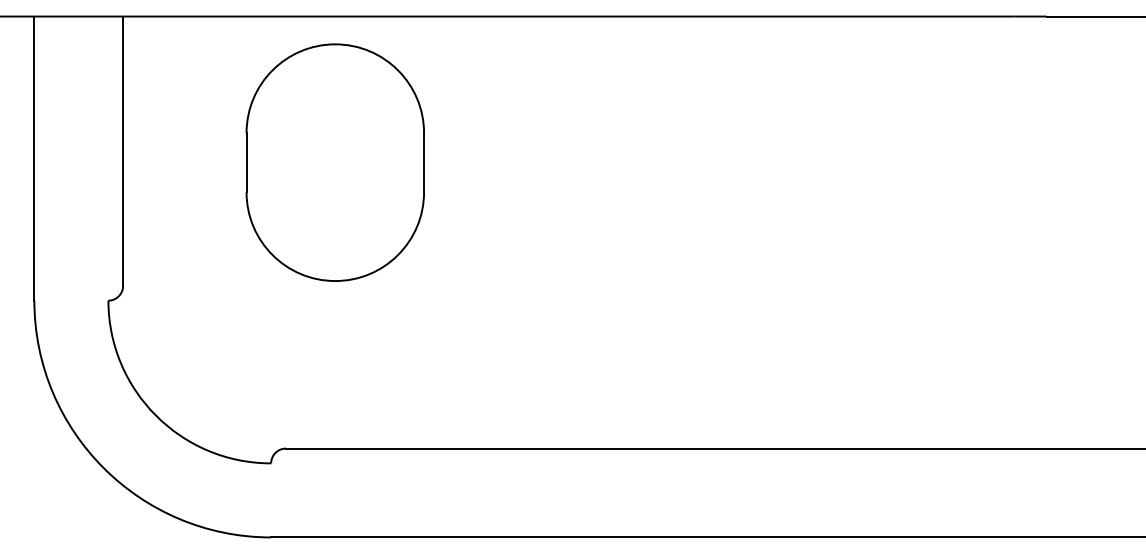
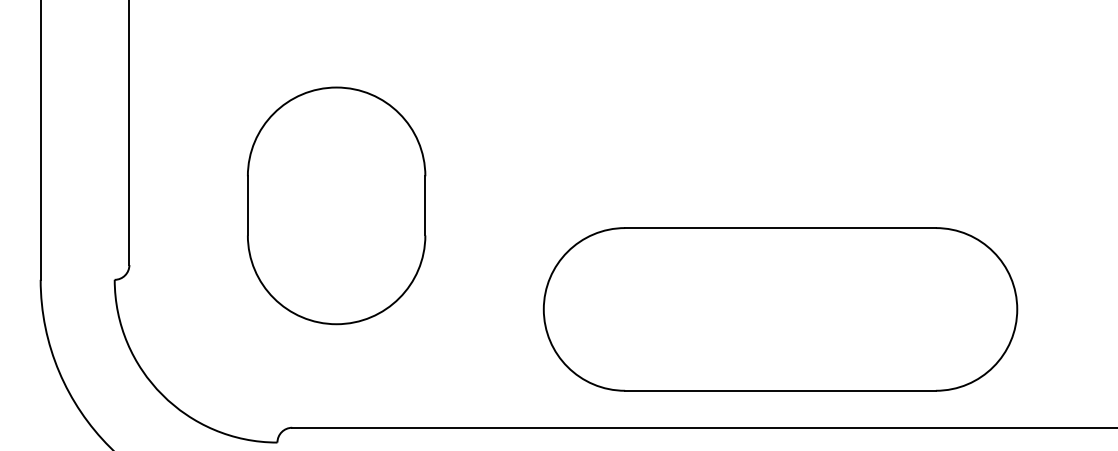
part: (334, 162) -> (335, 205), moved
part: (773, 330) -> (779, 309), added

